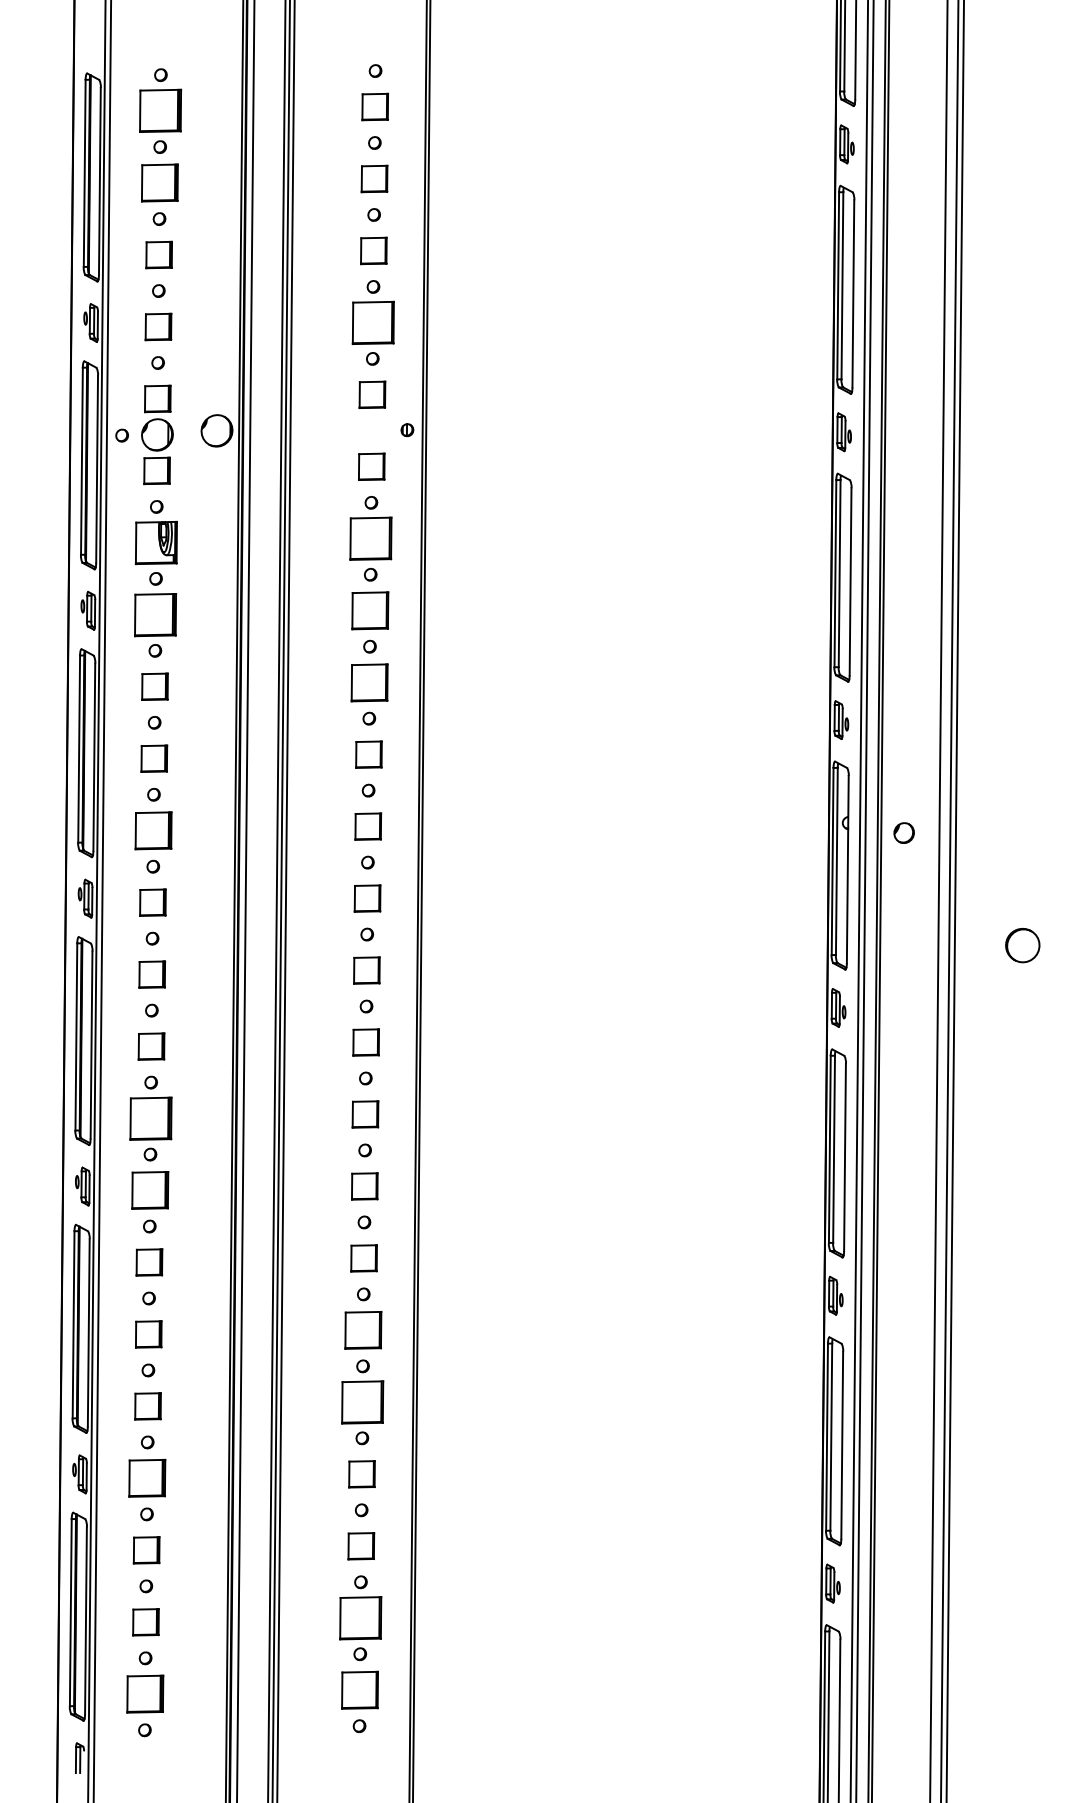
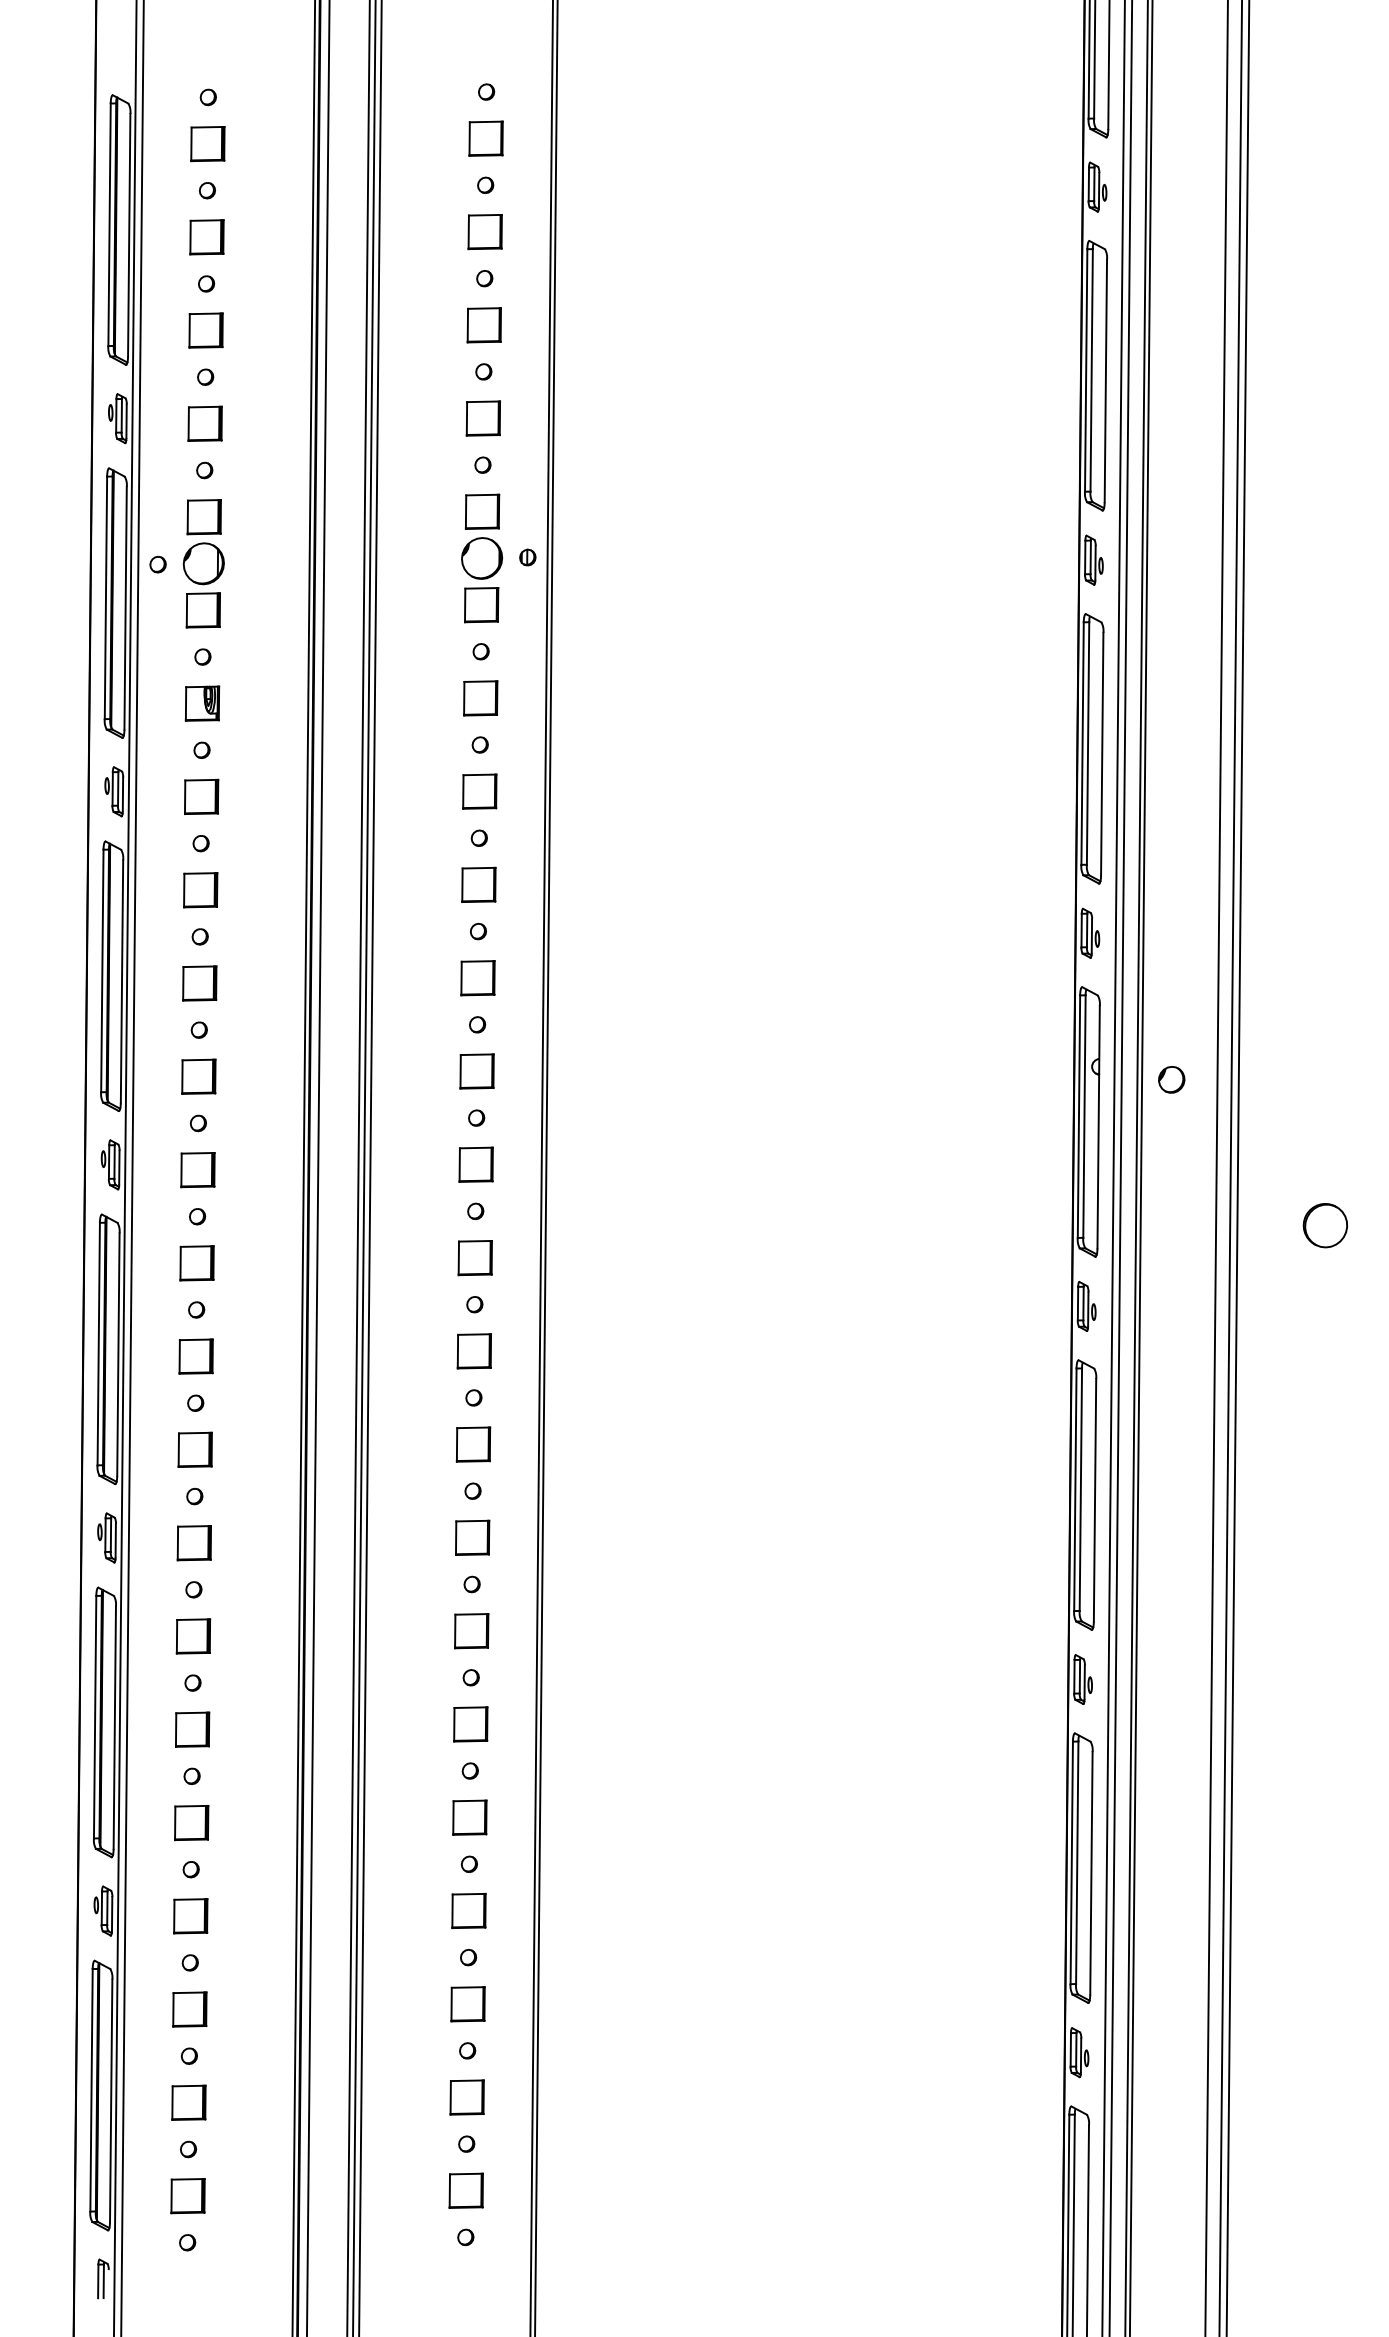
part: (160, 111) -> (207, 144), size x0.62
part: (159, 183) -> (206, 237), size x0.71
part: (372, 322) -> (482, 418), size x0.62
part: (217, 430) -> (482, 558), moved
part: (370, 538) -> (480, 698), size x0.62
part: (156, 542) -> (202, 703), size x0.62
part: (370, 610) -> (479, 791), size x0.71
part: (155, 614) -> (201, 796), size x0.62
part: (369, 682) -> (478, 884), size x0.71
part: (153, 830) -> (198, 1076), size x0.71
part: (150, 1118) -> (194, 1449), size x0.62
part: (149, 1190) -> (193, 1543), size x0.71
part: (363, 1330) -> (470, 1724), size x0.71
part: (362, 1402) -> (469, 1817), size x0.62
part: (147, 1478) -> (190, 1916), size x0.71
part: (360, 1618) -> (466, 2097), size x0.62
part: (359, 1689) -> (465, 2190), size x0.71
part: (144, 1694) -> (187, 2196), size x0.71

